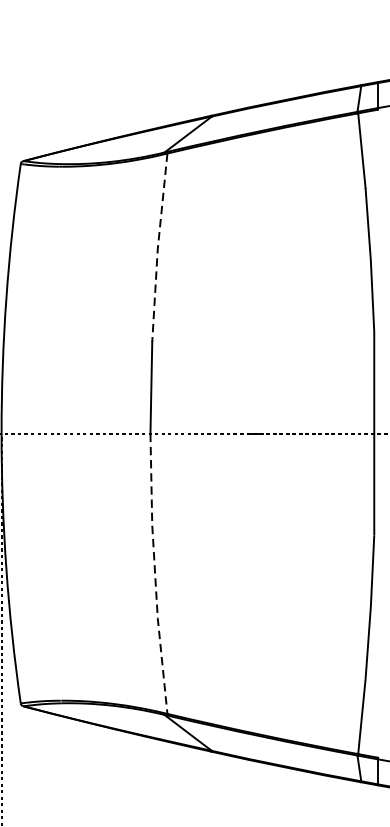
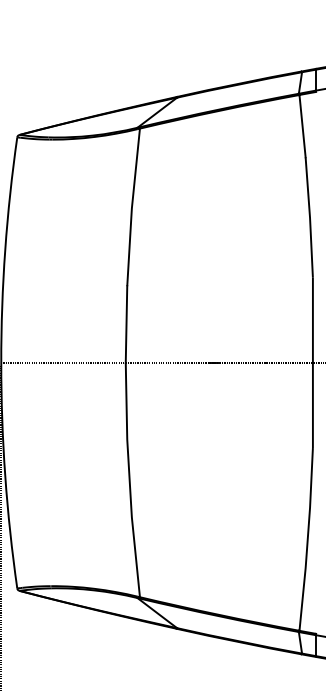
line: (157, 247) -> (131, 207), dashed -> solid
line: (154, 574) -> (129, 480), dashed -> solid

